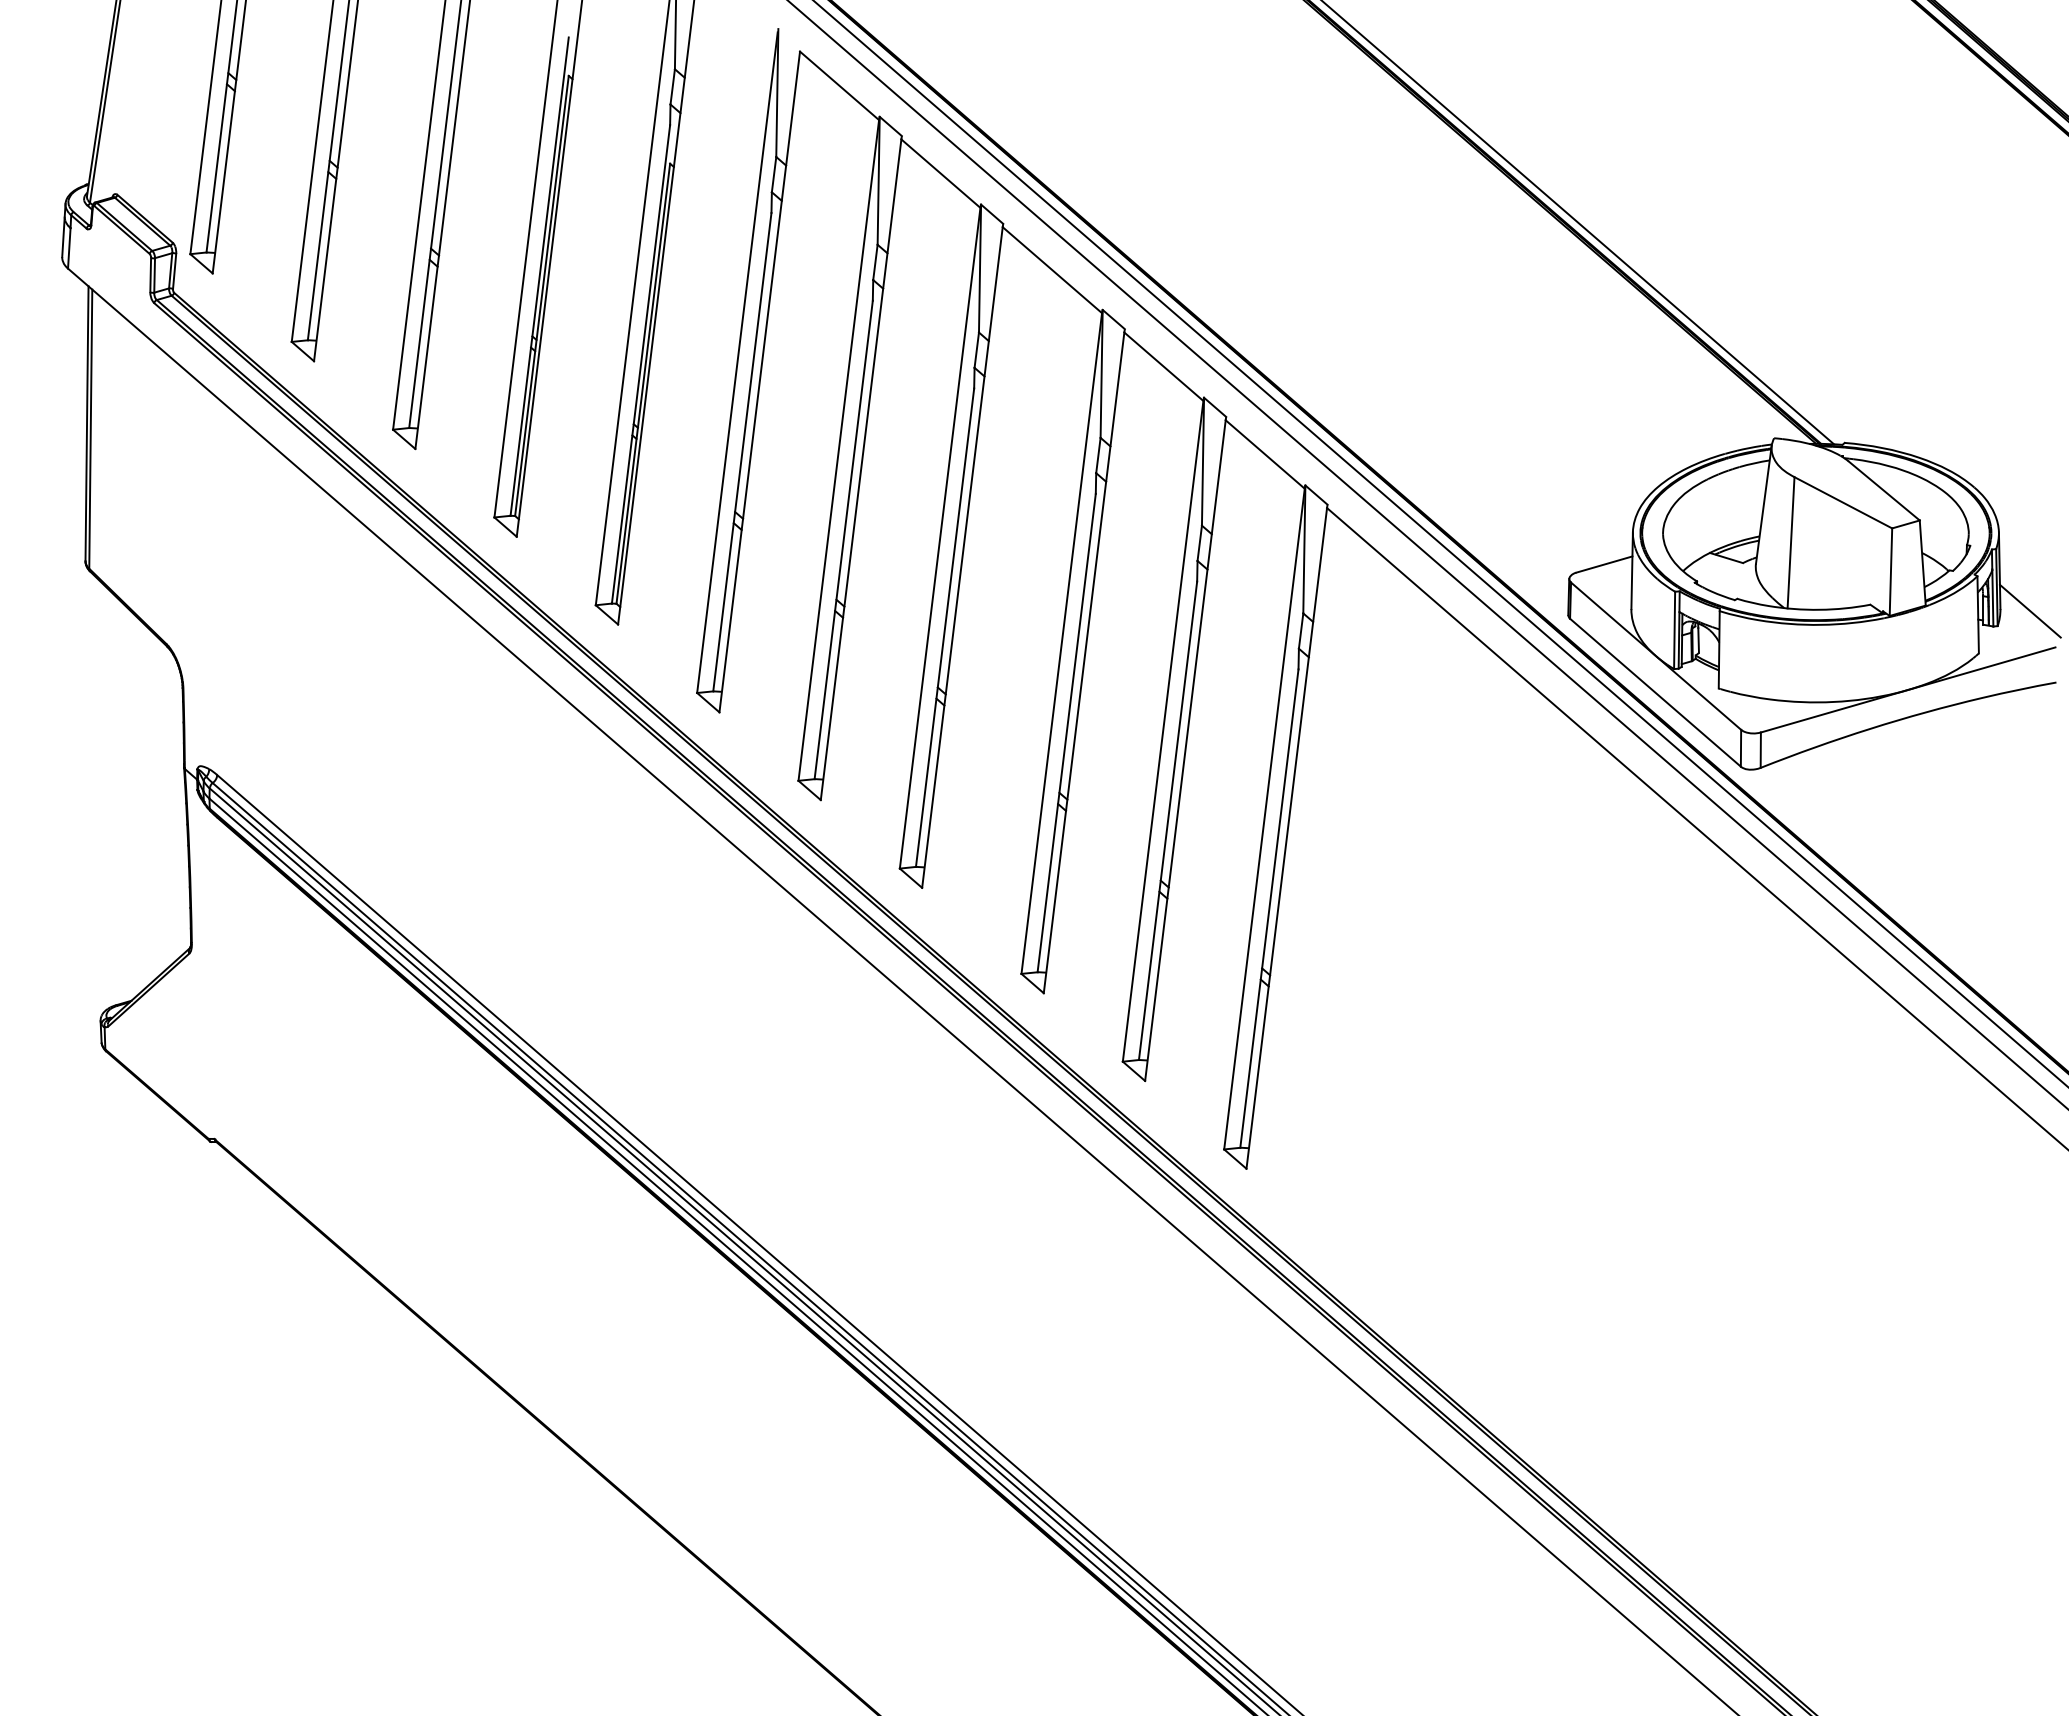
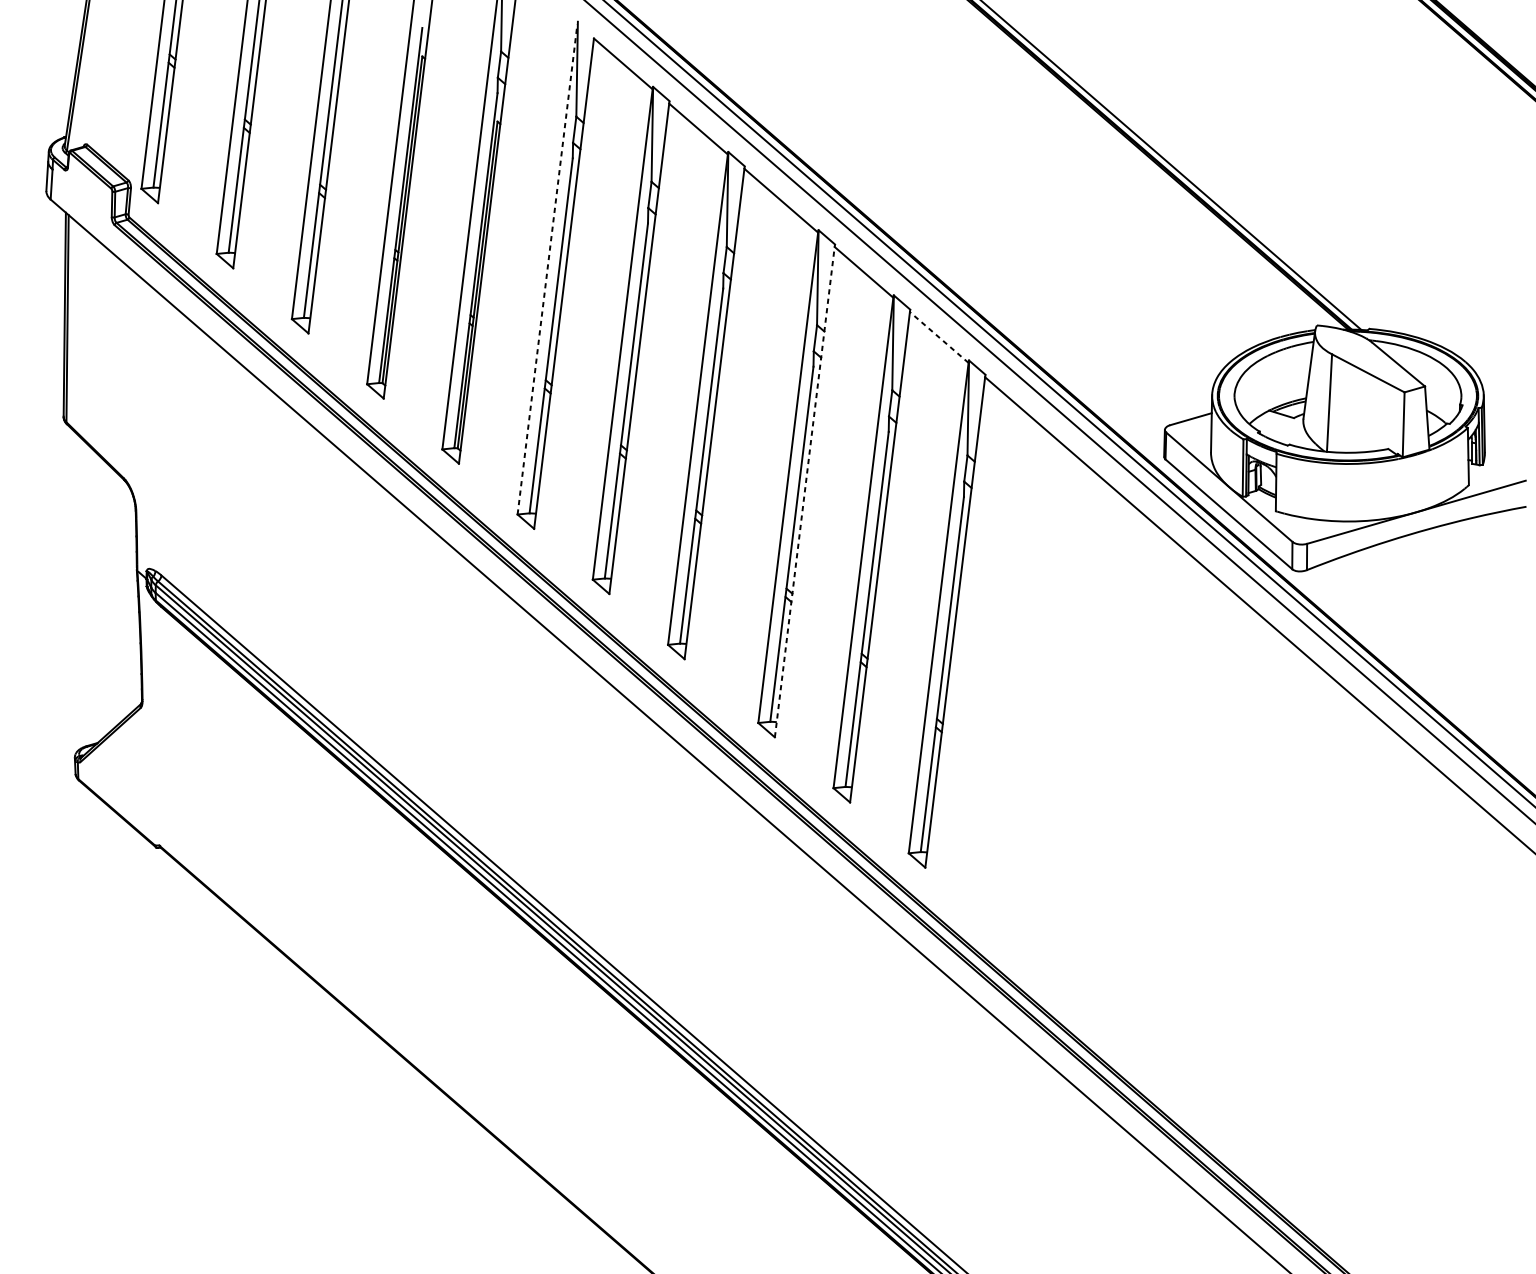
line: (737, 362) -> (547, 269), solid -> dashed
line: (1264, 454) -> (938, 337), solid -> dashed
line: (2029, 610) -> (1506, 453), removed
line: (1084, 662) -> (805, 491), solid -> dashed

